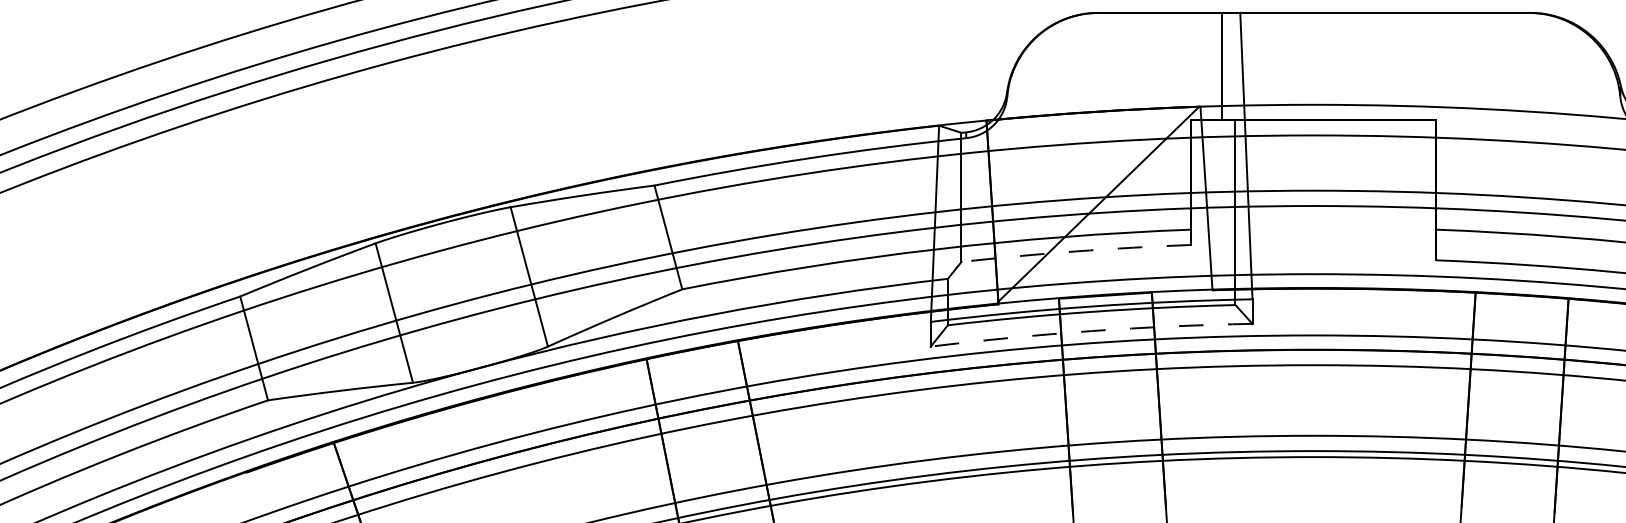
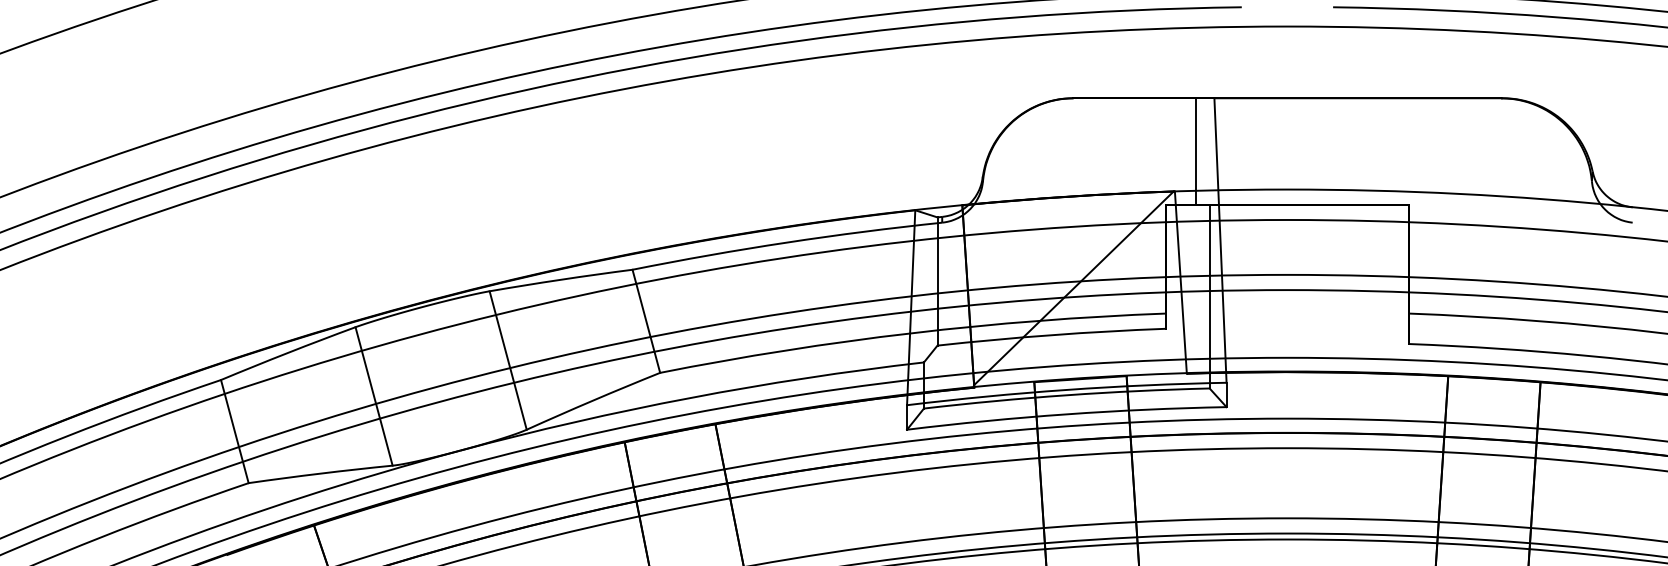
arc: (1076, 251) -> (1051, 335), dashed -> solid
arc: (1091, 331) -> (1066, 414), dashed -> solid

